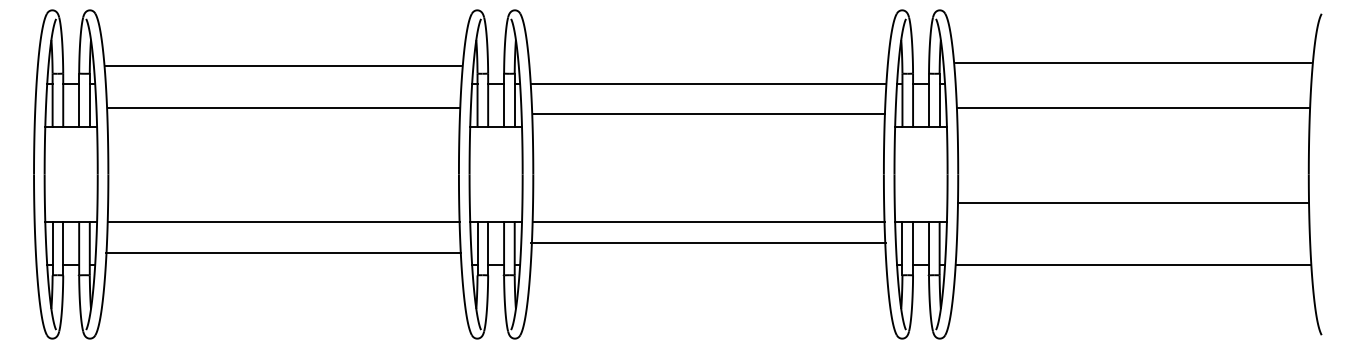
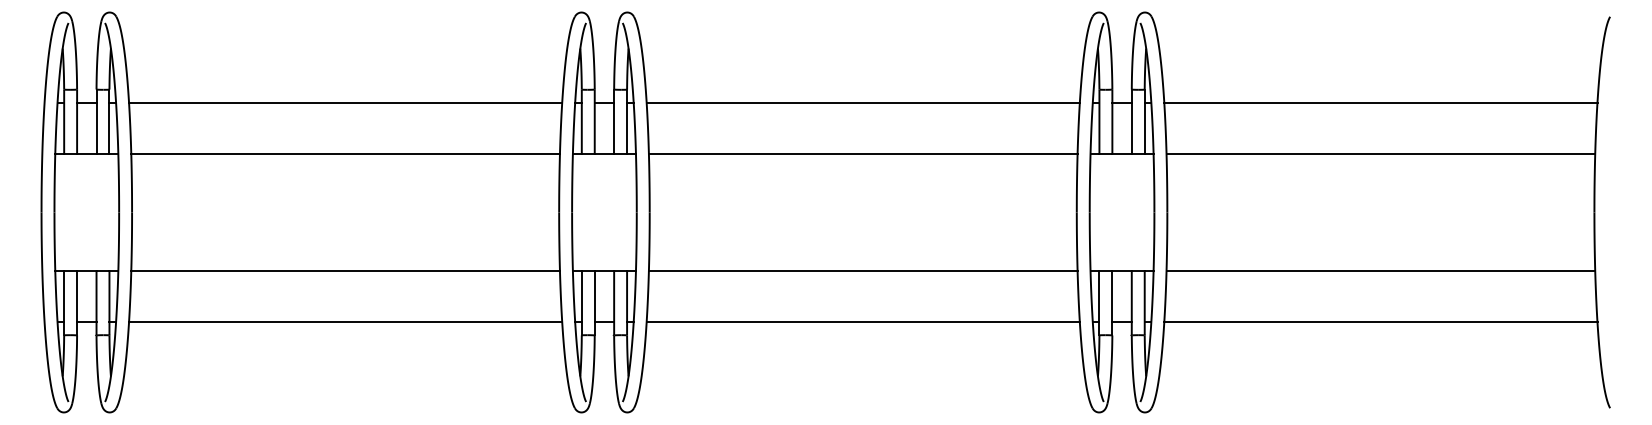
line: (1133, 62) -> (1380, 102), moved
line: (283, 66) -> (345, 102), moved
line: (283, 108) -> (345, 154), moved
line: (1133, 108) -> (1380, 154), moved
line: (707, 114) -> (862, 154), moved
line: (1133, 203) -> (1380, 270), moved
line: (707, 243) -> (862, 322), moved
line: (283, 253) -> (345, 322), moved

